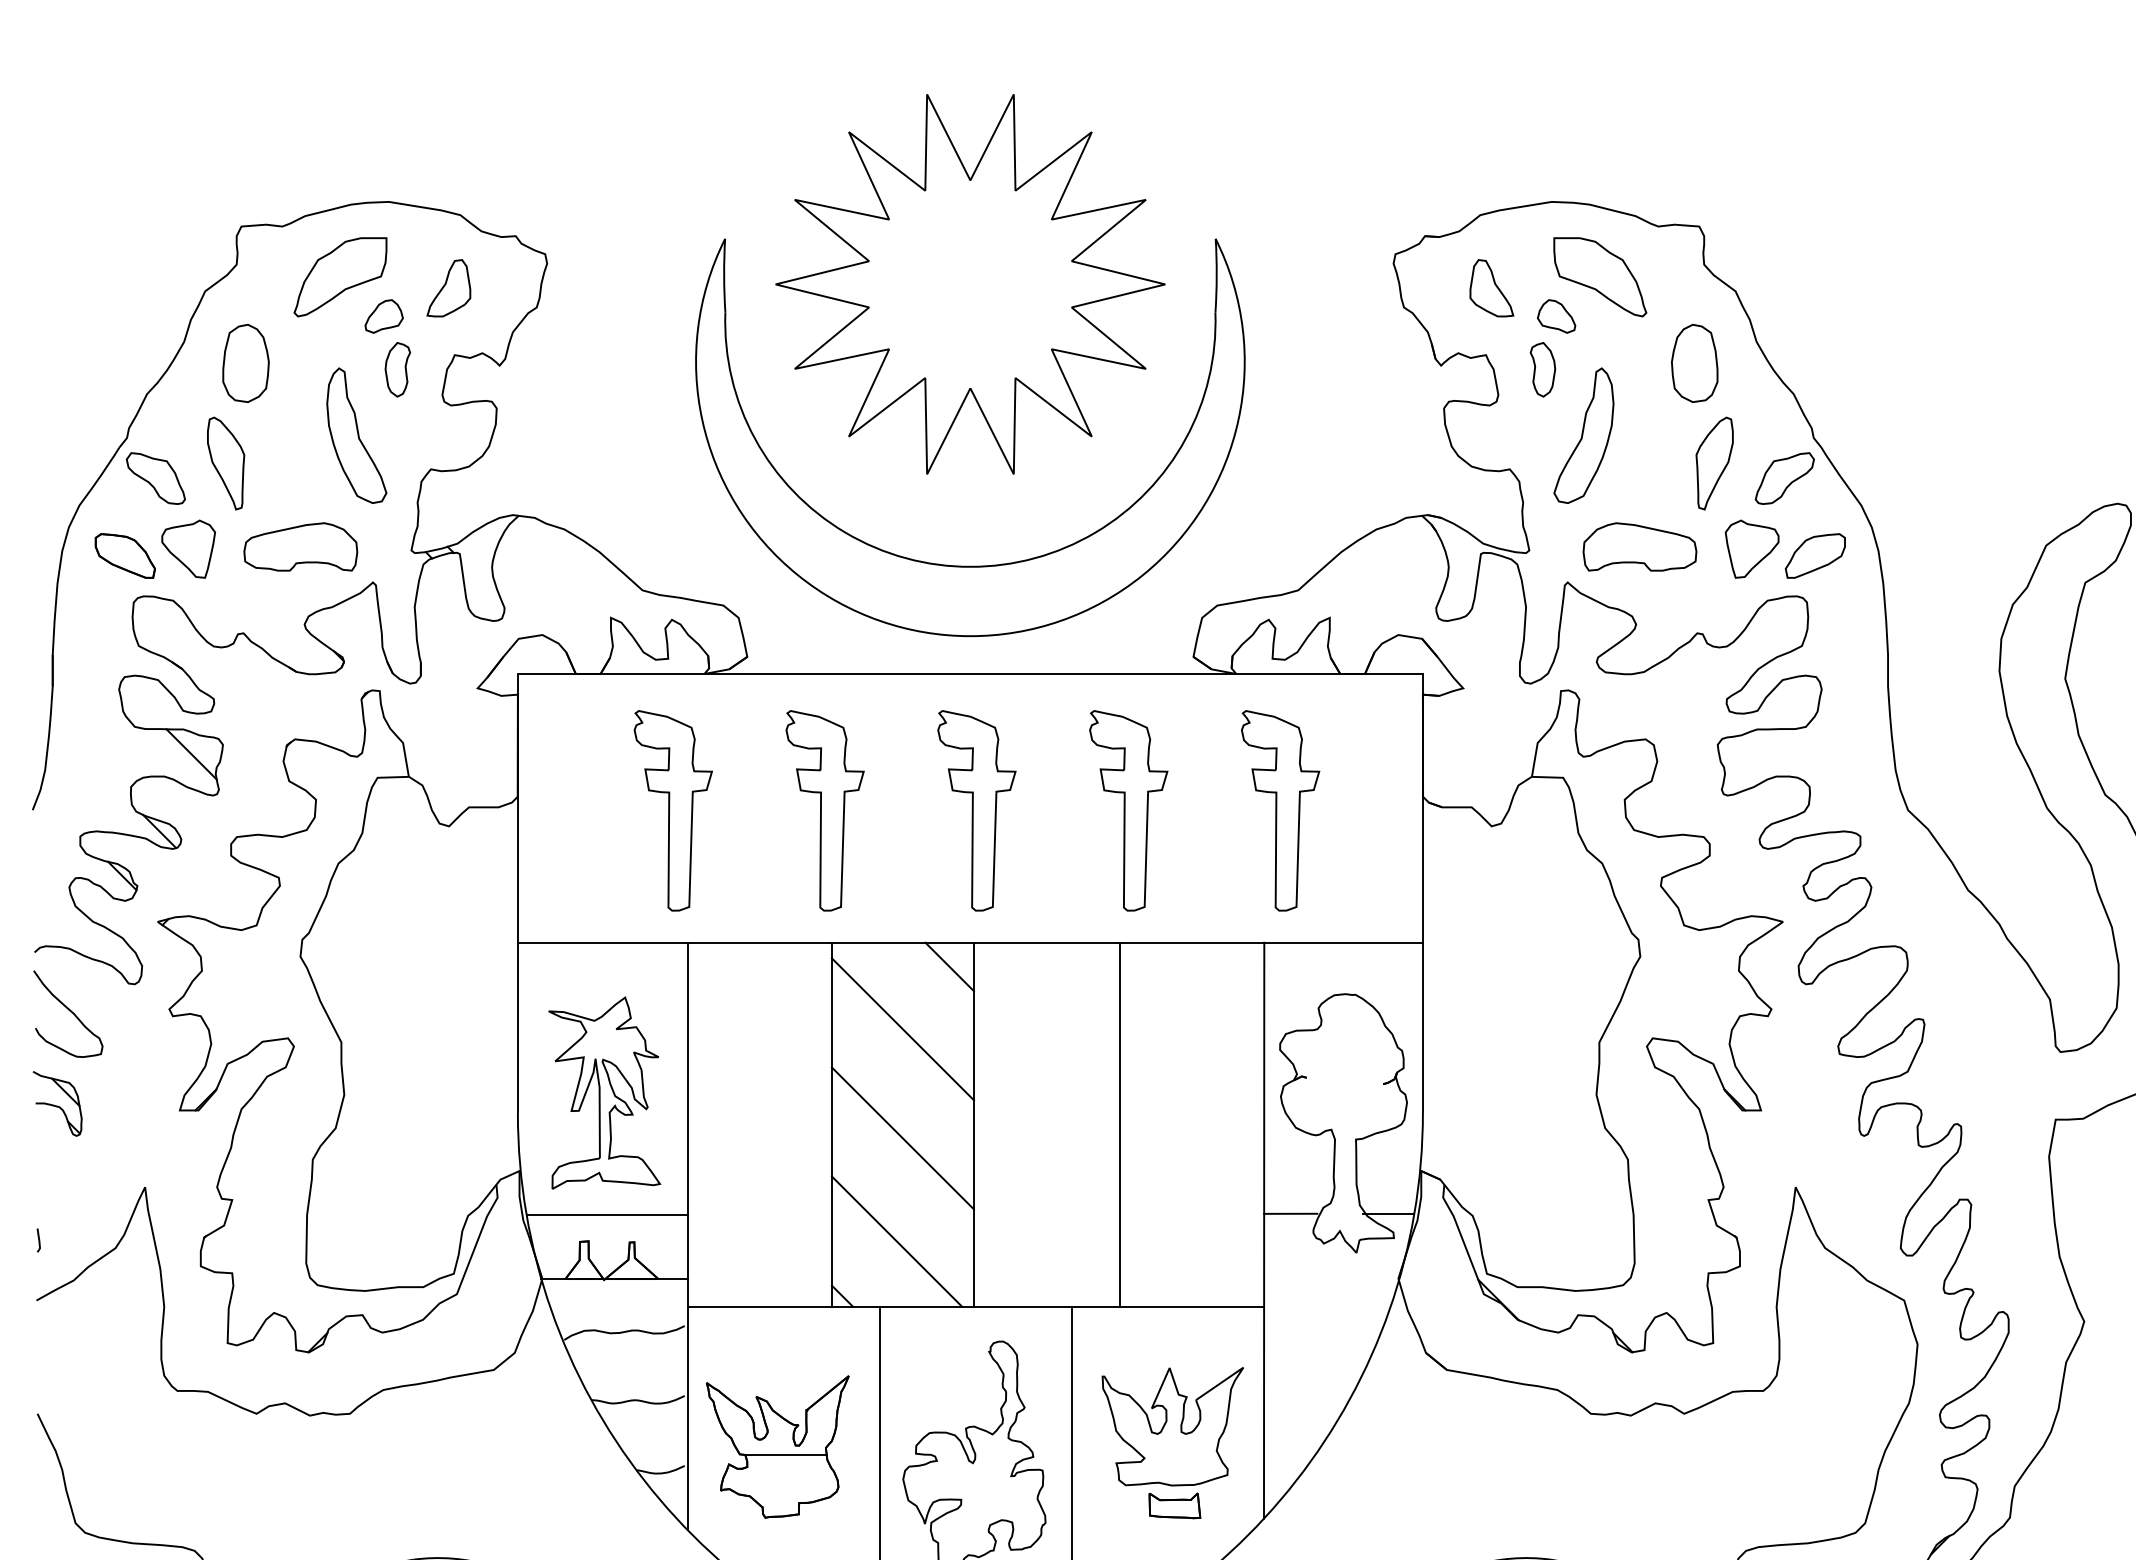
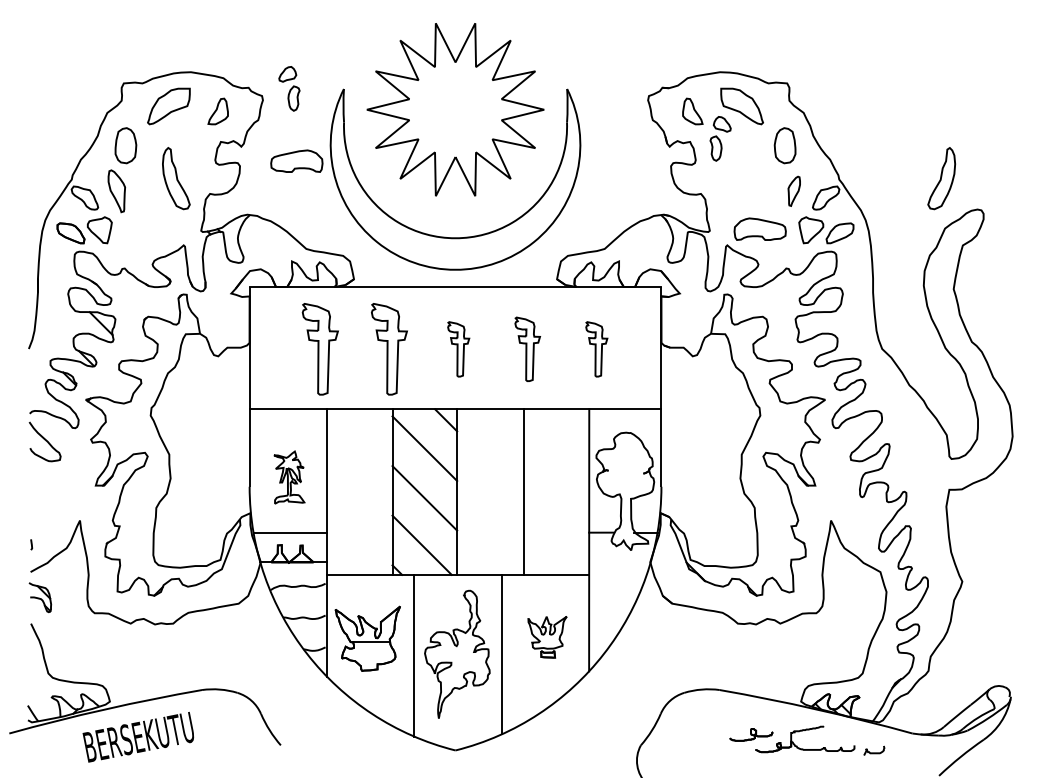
part: (387, 347) -> (289, 88), moved
part: (1583, 435) -> (941, 178), moved
part: (1715, 464) -> (794, 191), size x0.7
part: (300, 545) -> (296, 160), moved
part: (976, 811) -> (458, 349), size x0.6
part: (1128, 811) -> (527, 349), size x0.7
part: (1280, 811) -> (596, 349), size x0.6
part: (605, 1092) -> (289, 477), size x0.6
part: (58, 1103) -> (40, 597), moved
part: (1172, 1444) -> (547, 637), size x0.6

